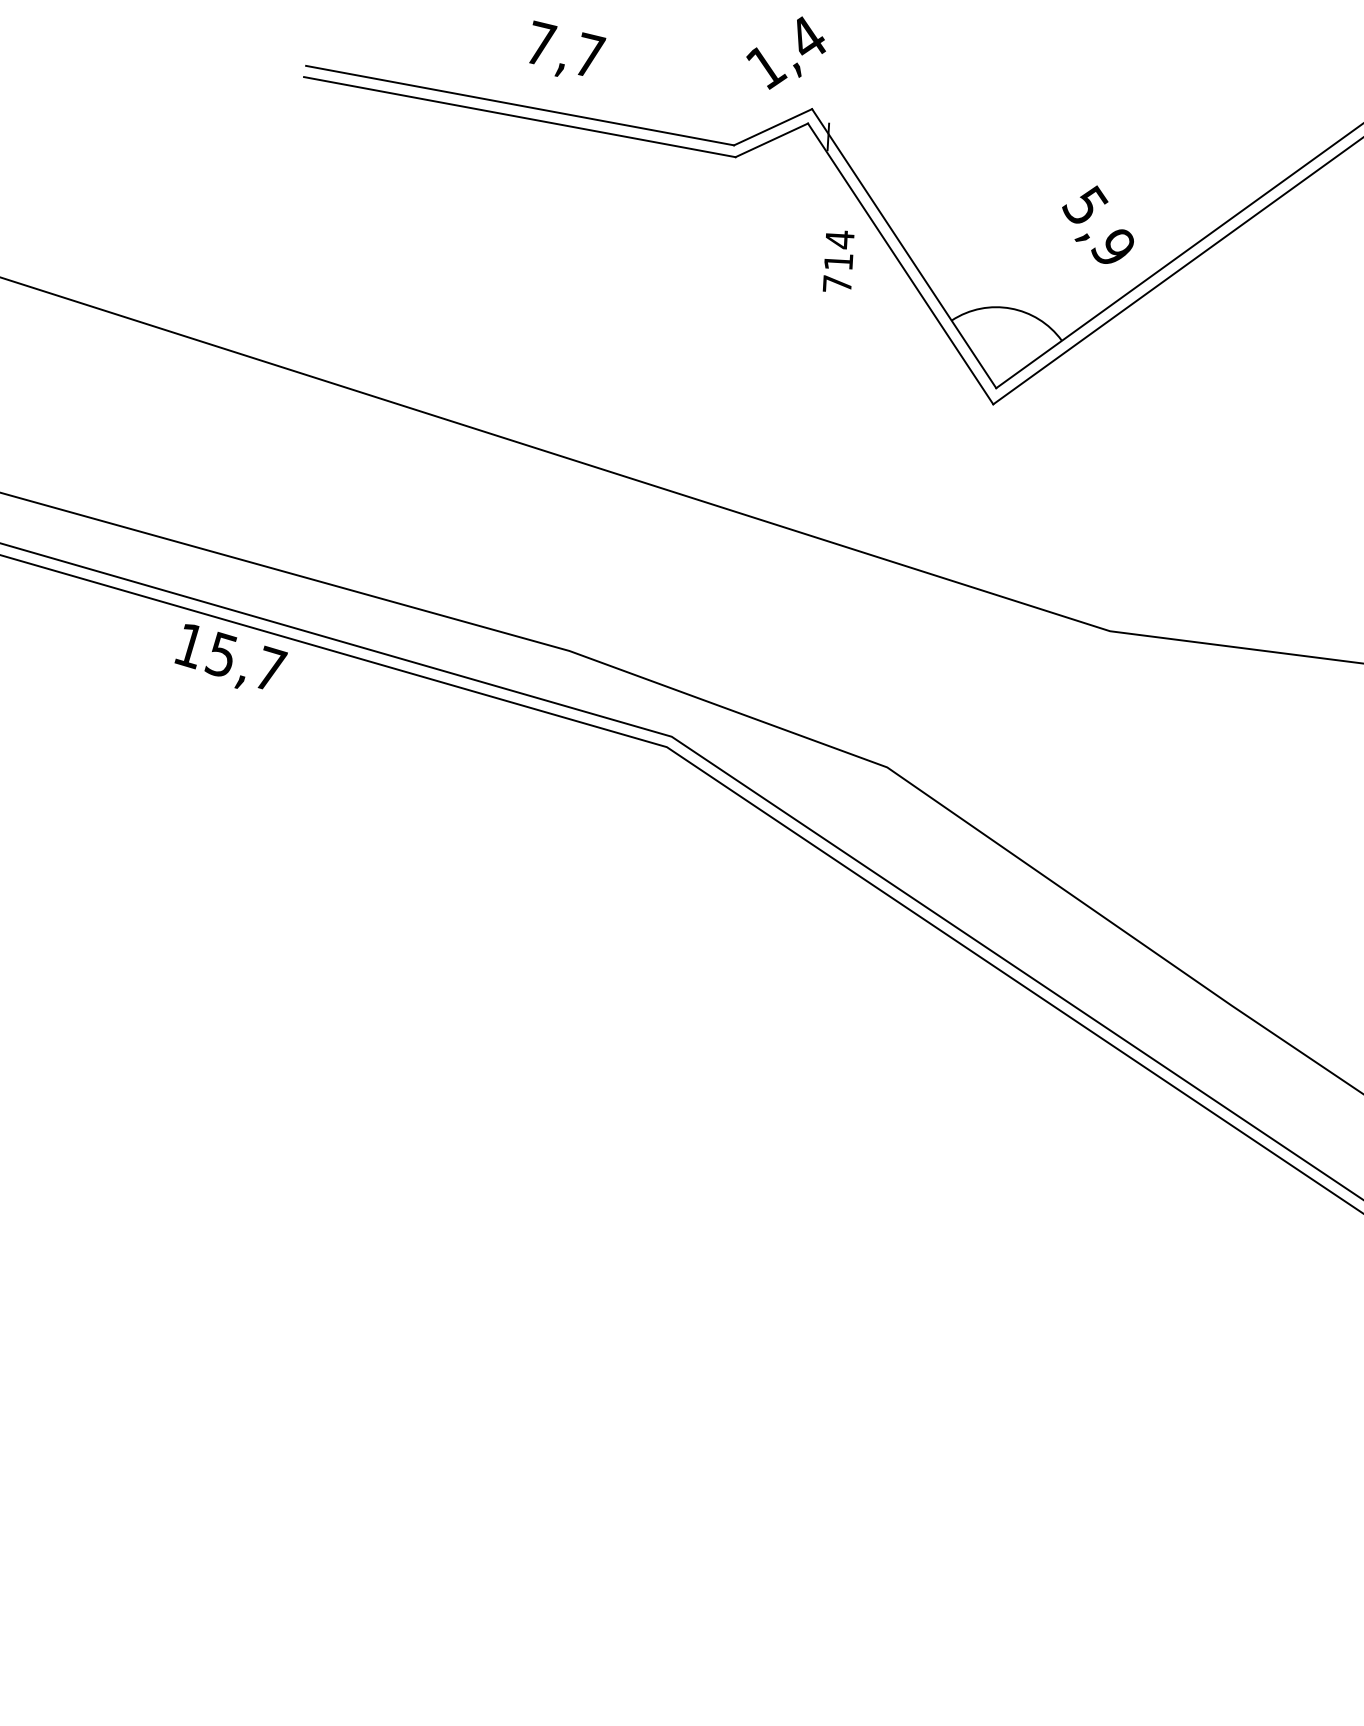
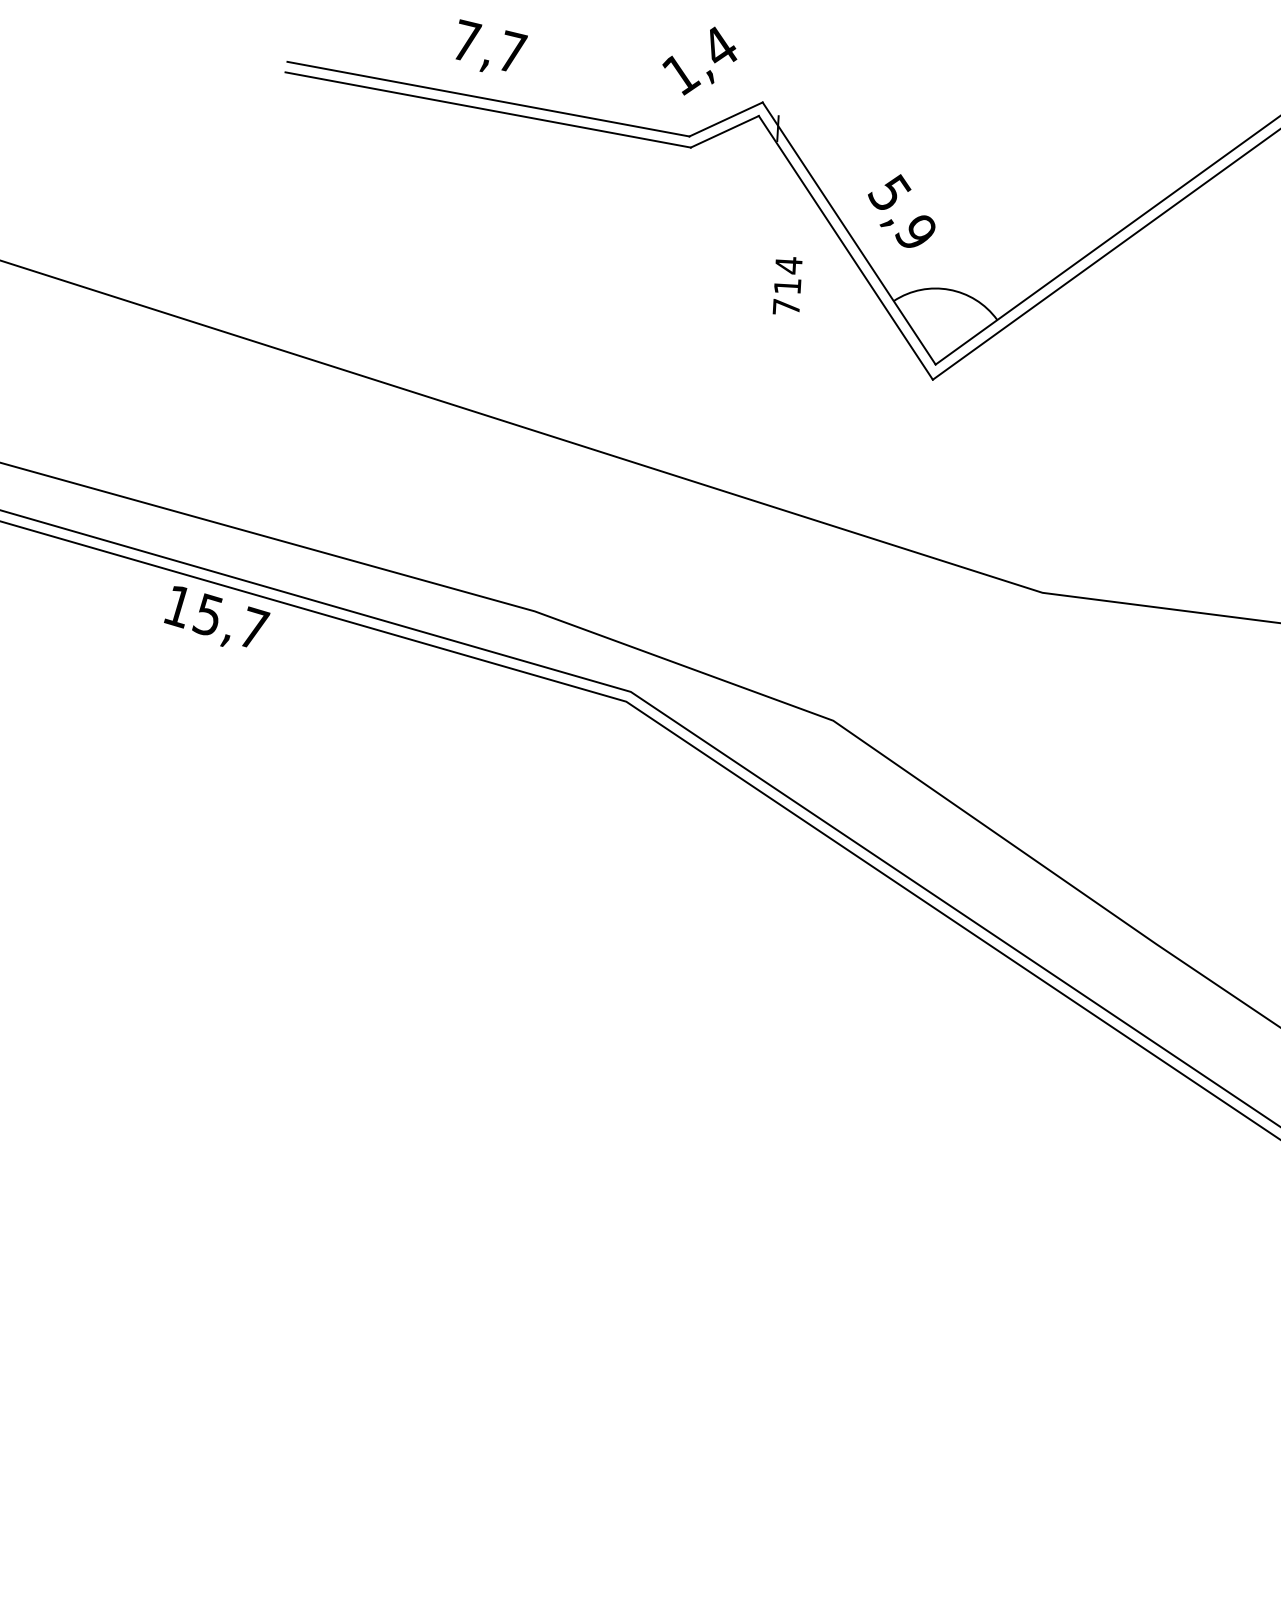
text: (567, 48) -> (491, 45), moved
text: (785, 52) -> (699, 60), moved
text: (1097, 224) -> (901, 210), moved
text: (838, 260) -> (787, 285), moved

